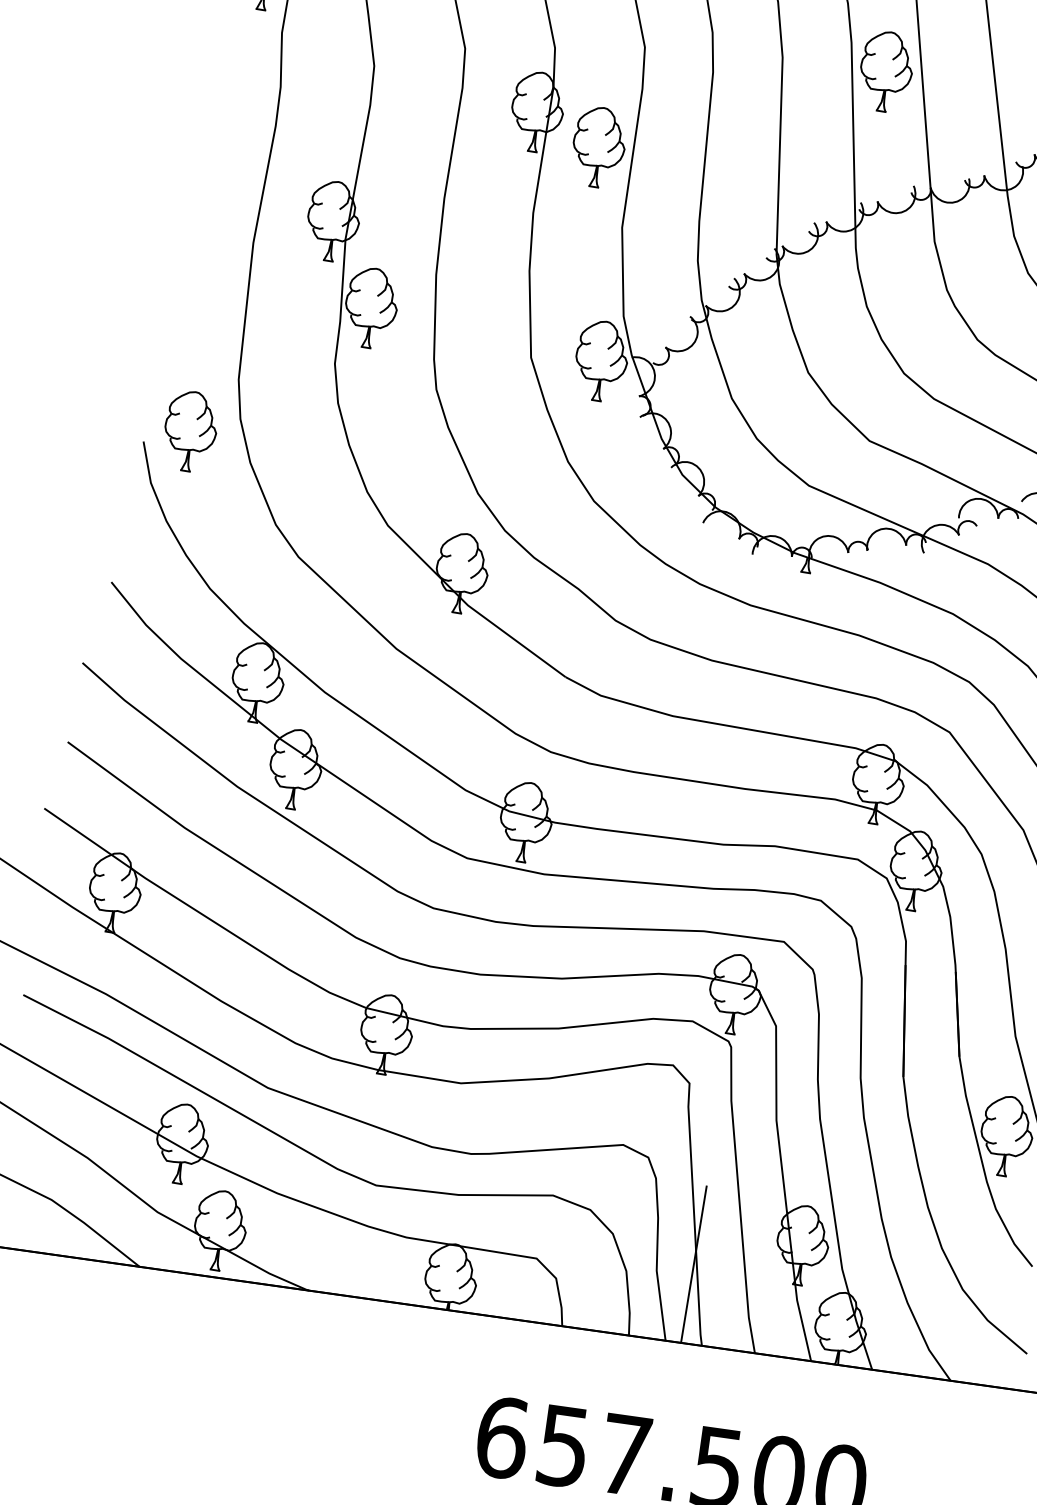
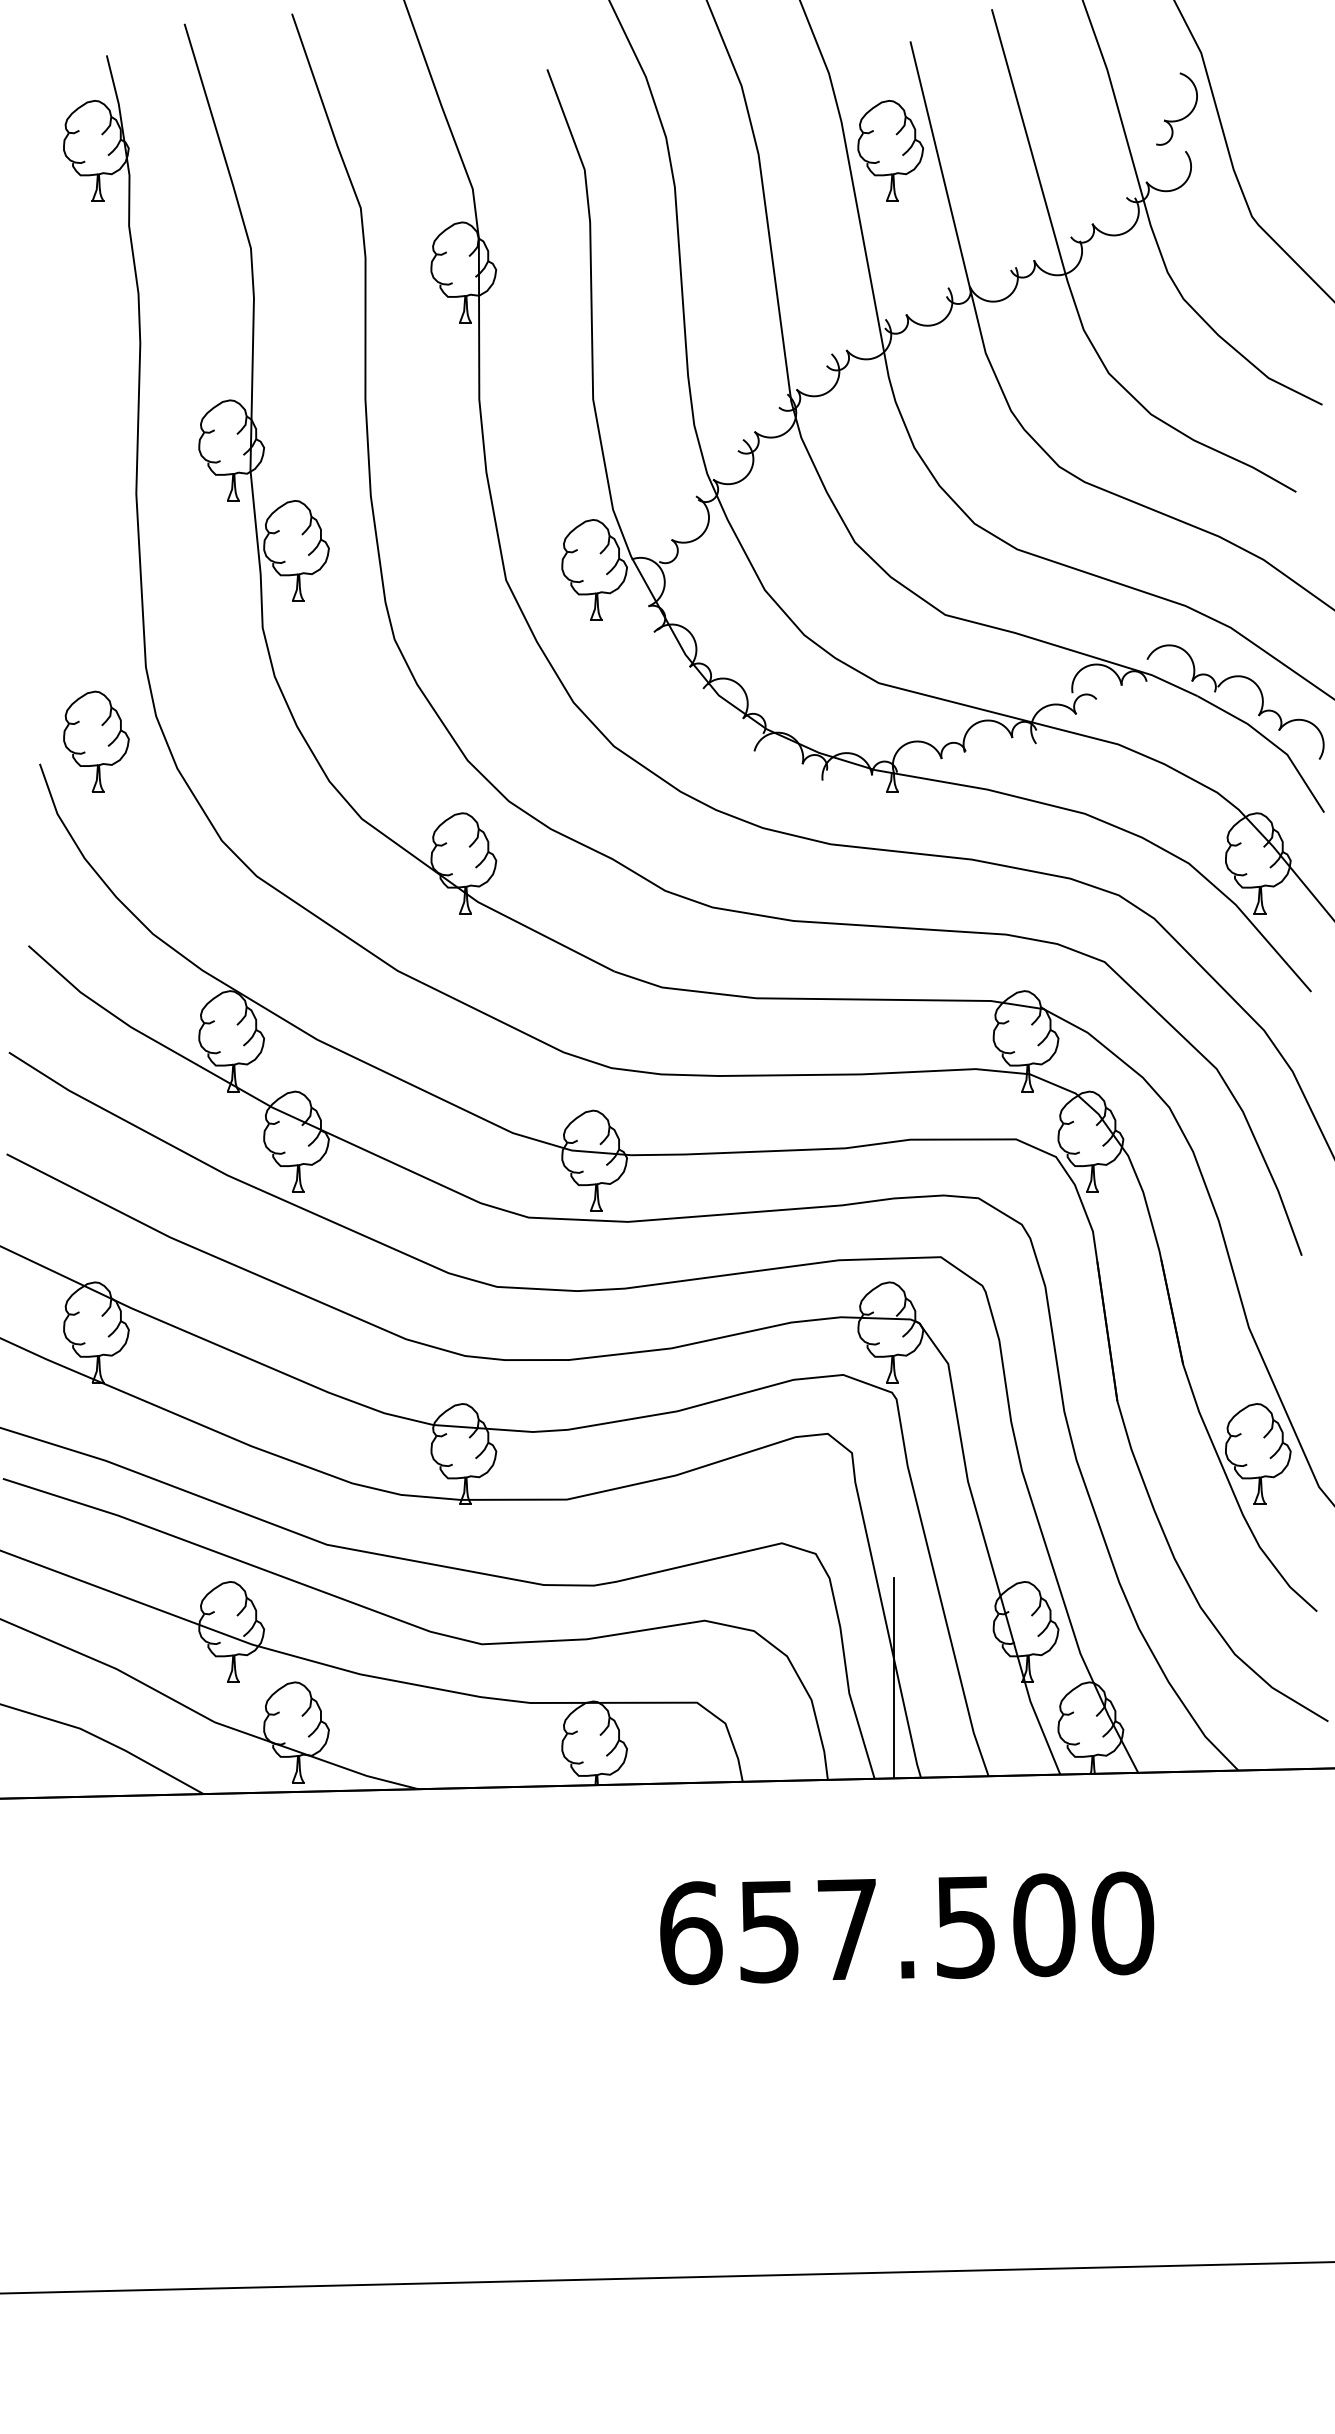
part: (598, 146) -> (547, 303), removed

